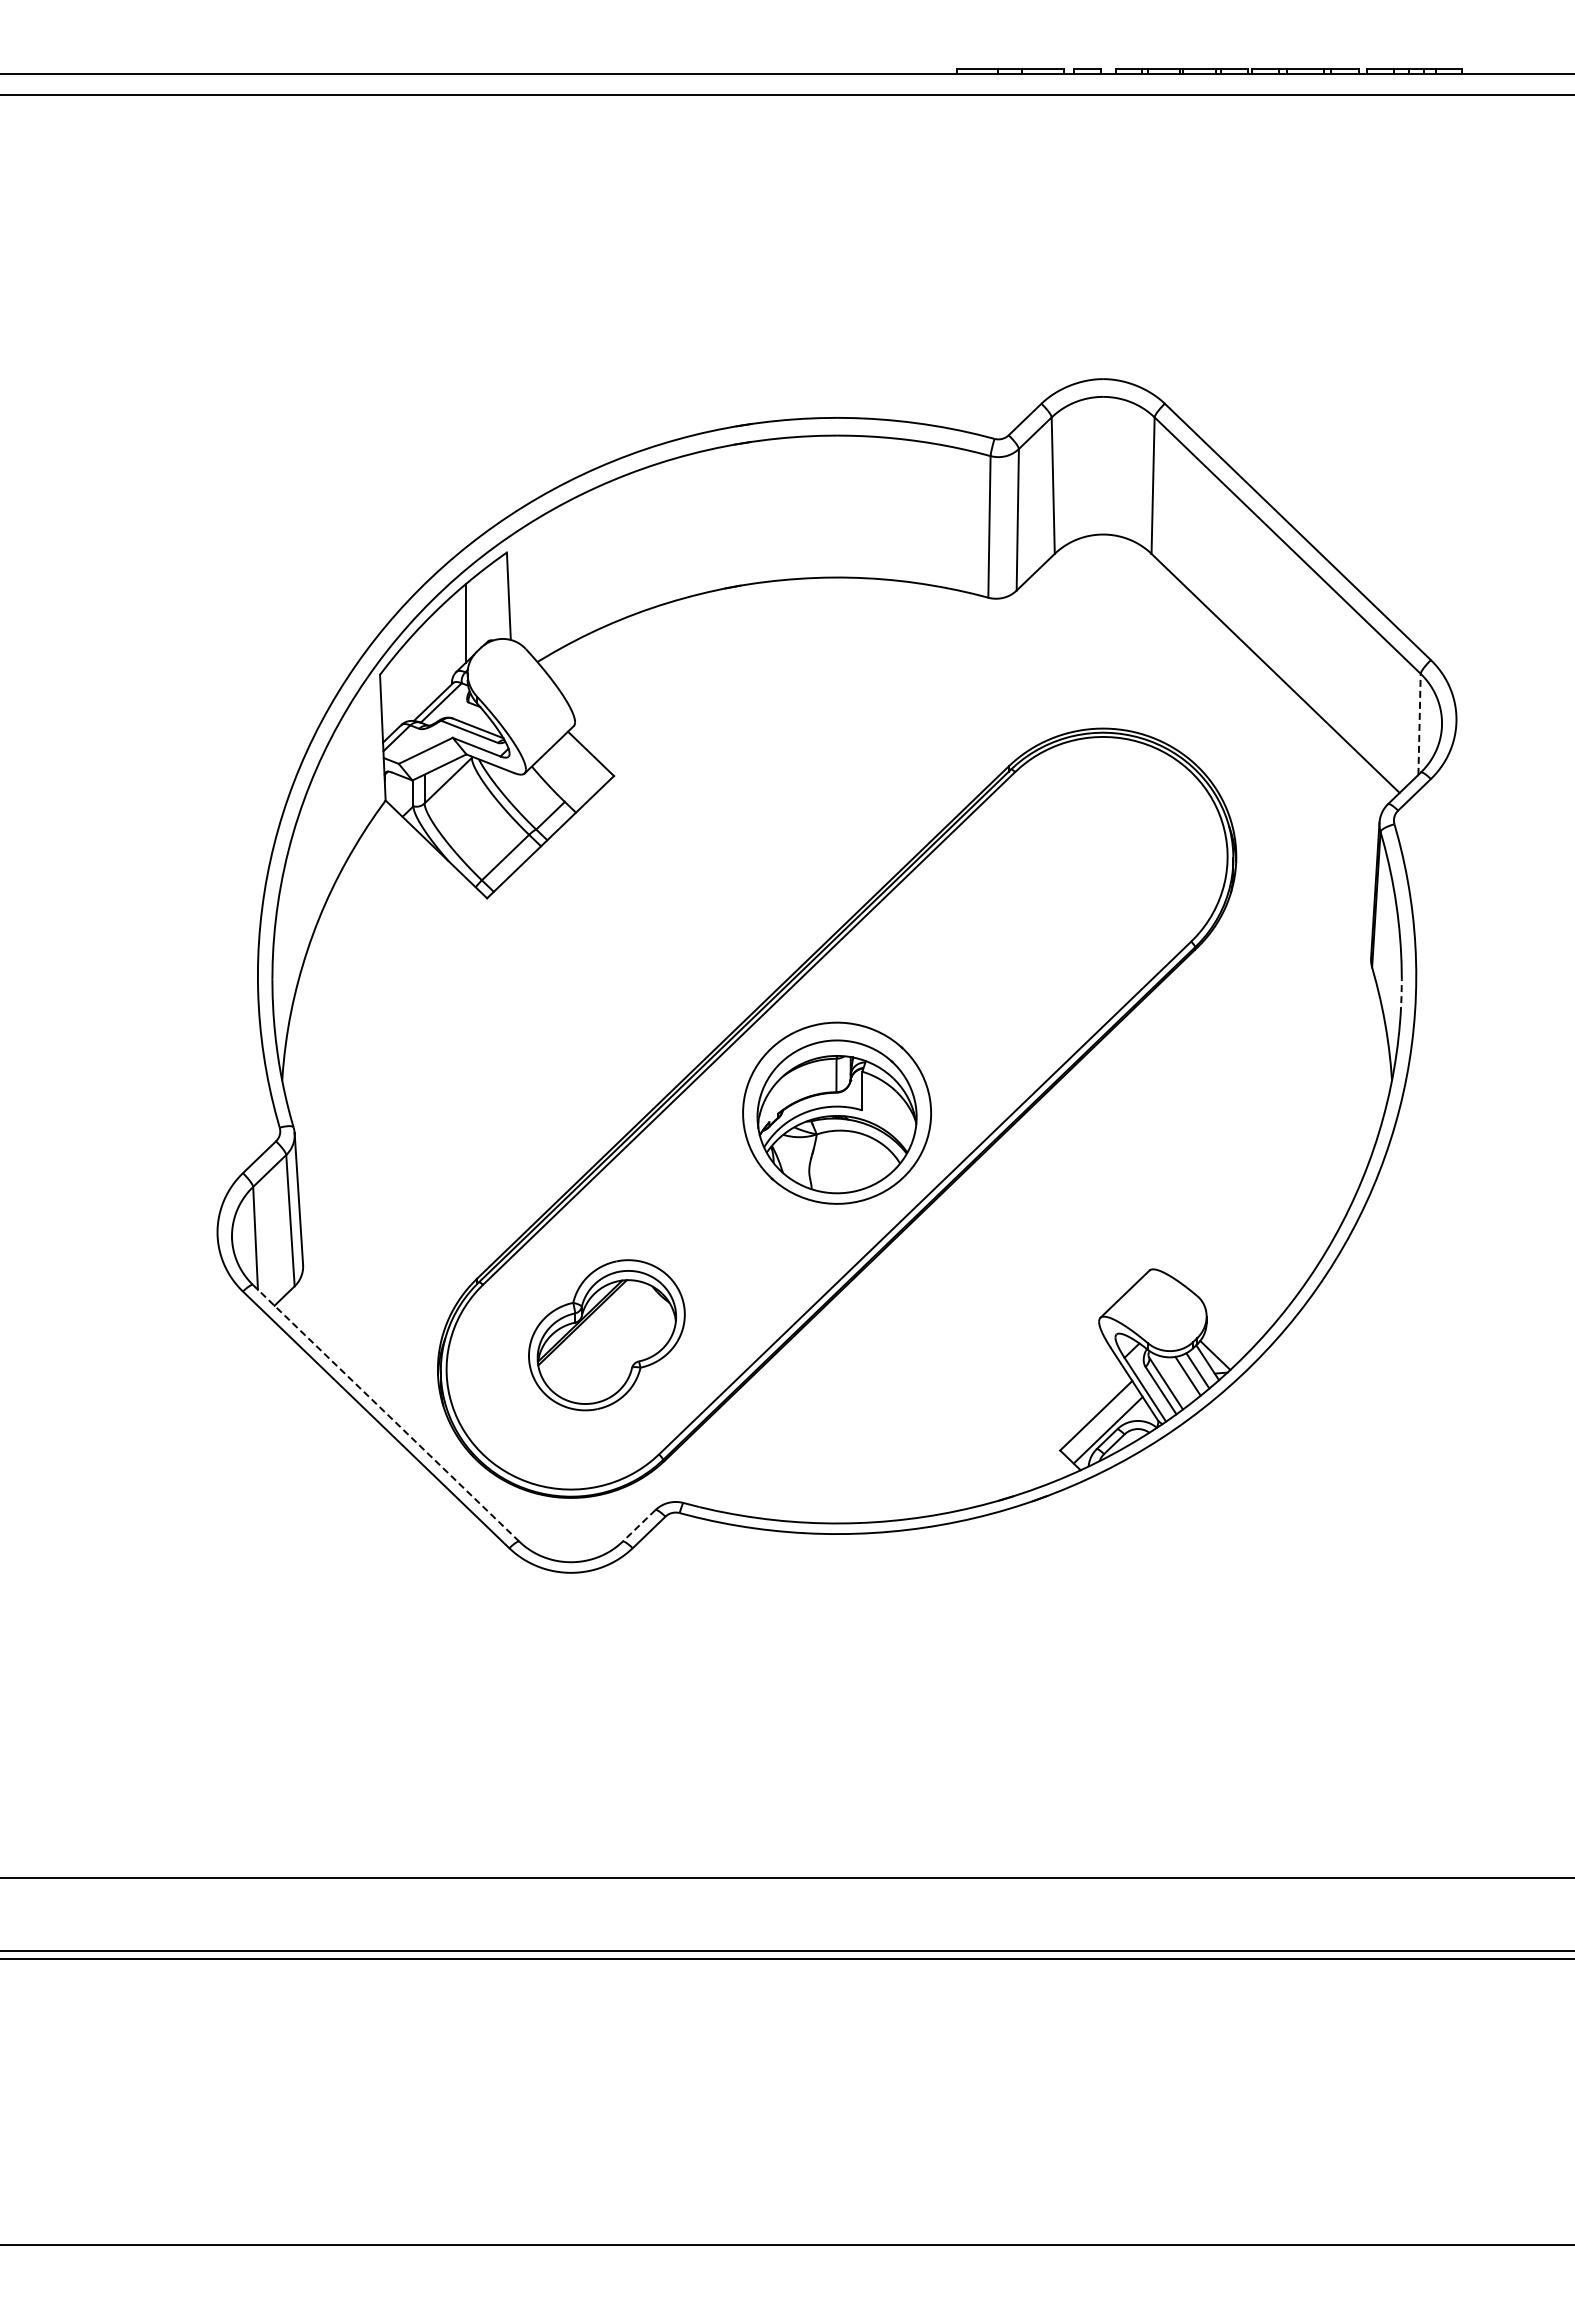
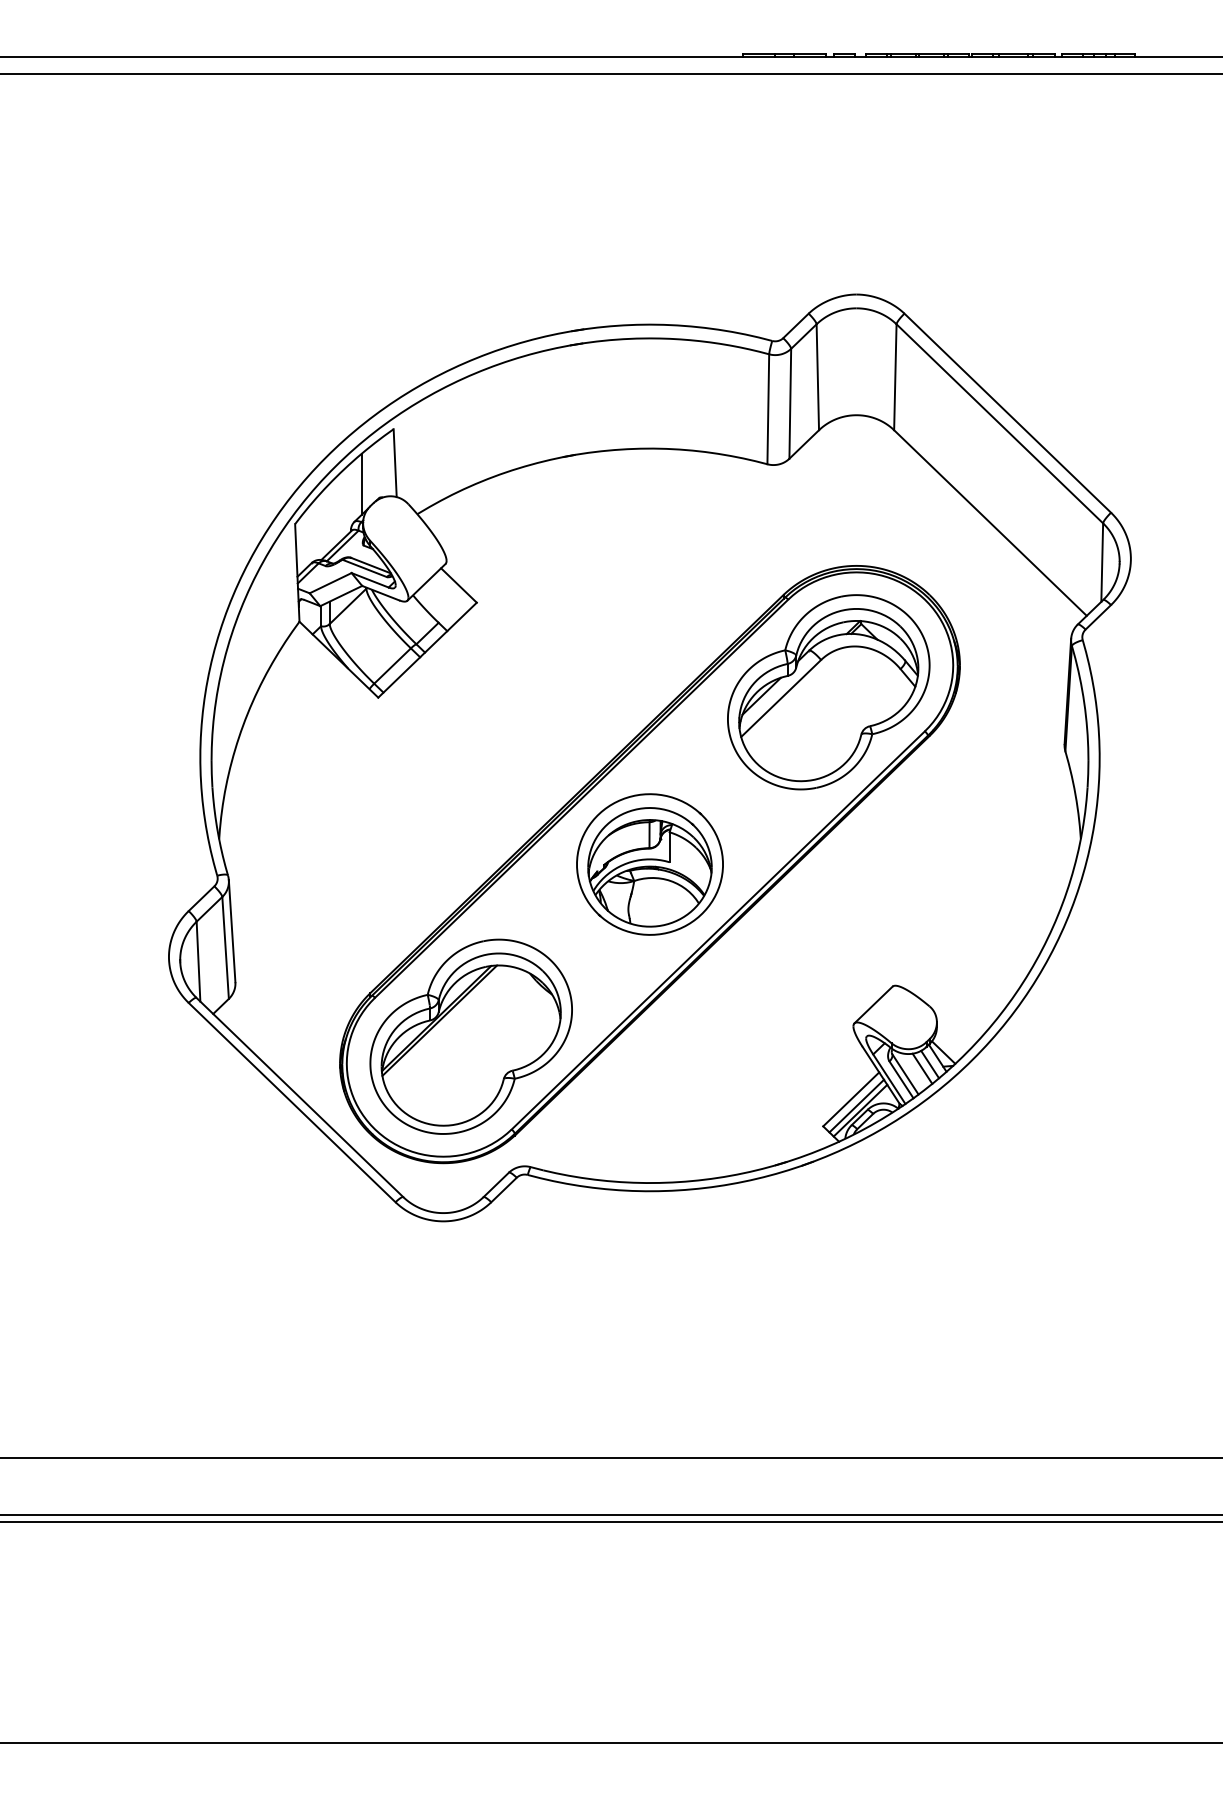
line: (1419, 724) -> (1102, 562), dashed -> solid
part: (1067, 891) -> (828, 692), added
line: (1401, 996) -> (1088, 773), dashed -> solid
part: (606, 1335) -> (470, 1037), size x1.67
line: (386, 1413) -> (300, 1097), dashed -> solid
line: (1103, 1424) -> (856, 1106), added
line: (639, 1525) -> (496, 1184), dashed -> solid

